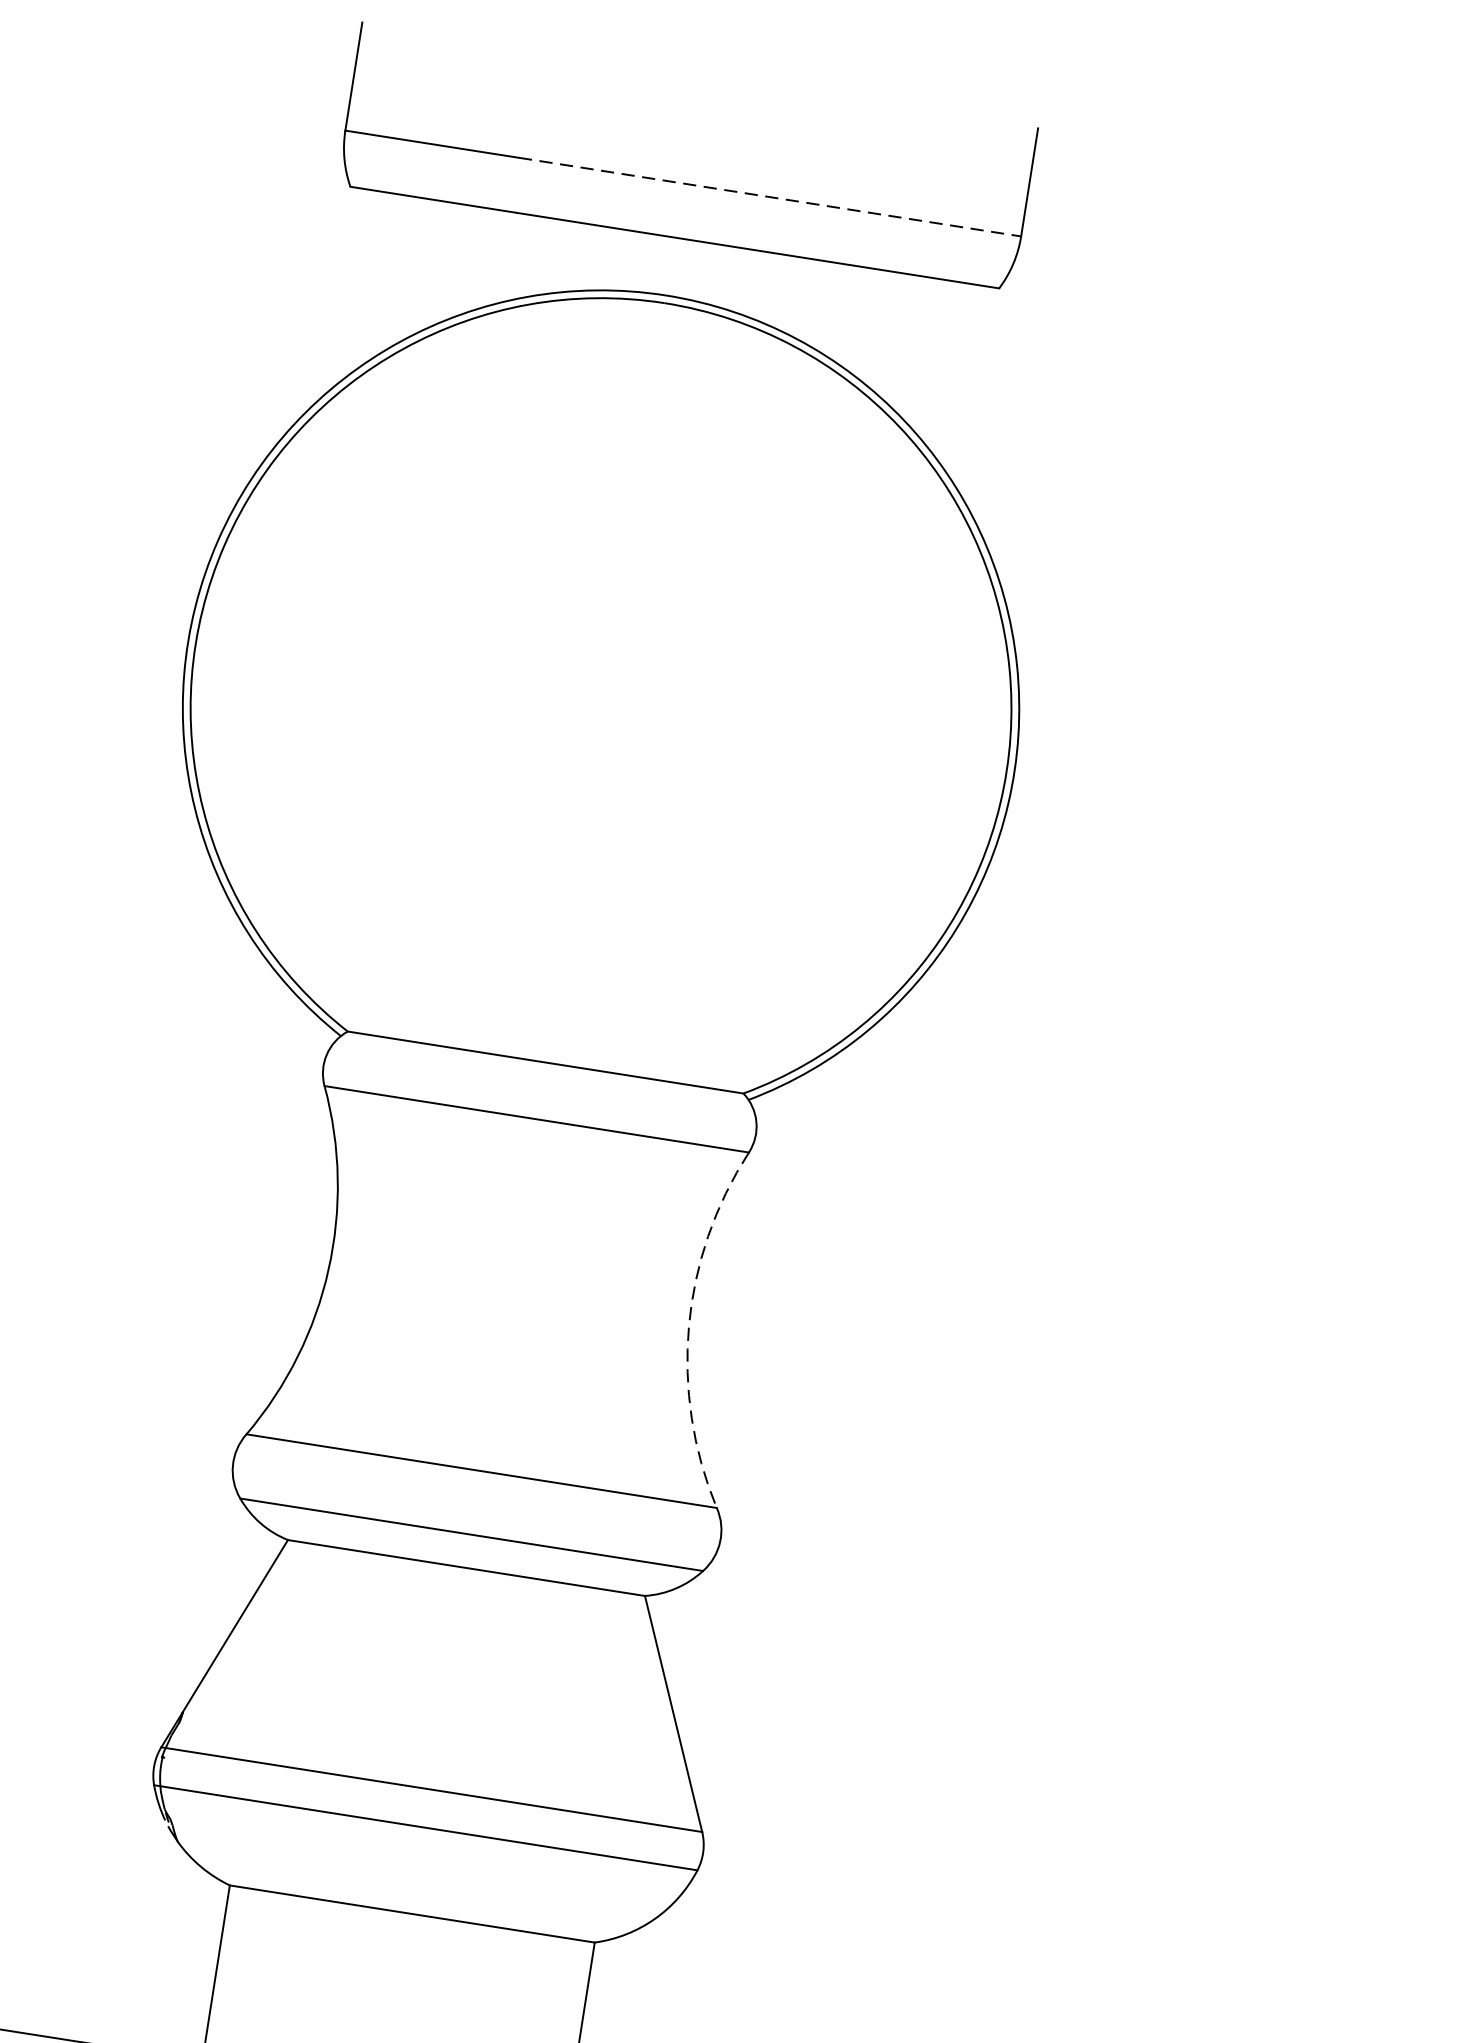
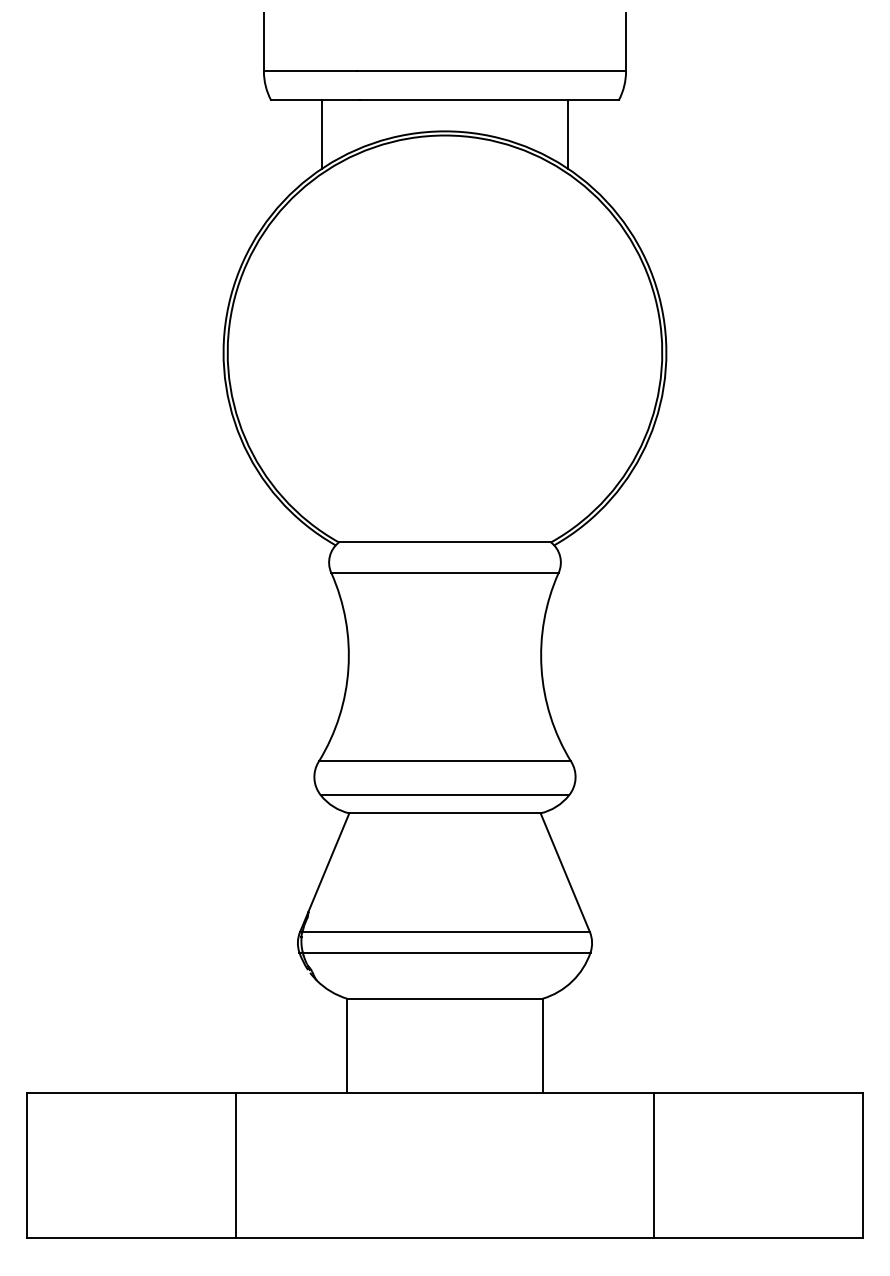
line: (770, 197) -> (491, 71), dashed -> solid
line: (434, 265) -> (321, 134), added
line: (895, 337) -> (568, 134), added
arc: (688, 1325) -> (541, 668), dashed -> solid

